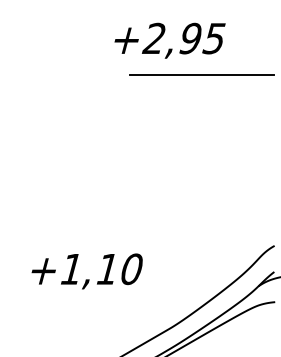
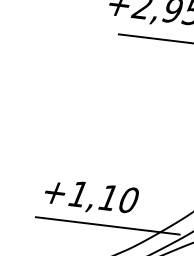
text: (86, 271) -> (90, 197), moved
line: (144, 302) -> (107, 225), added

